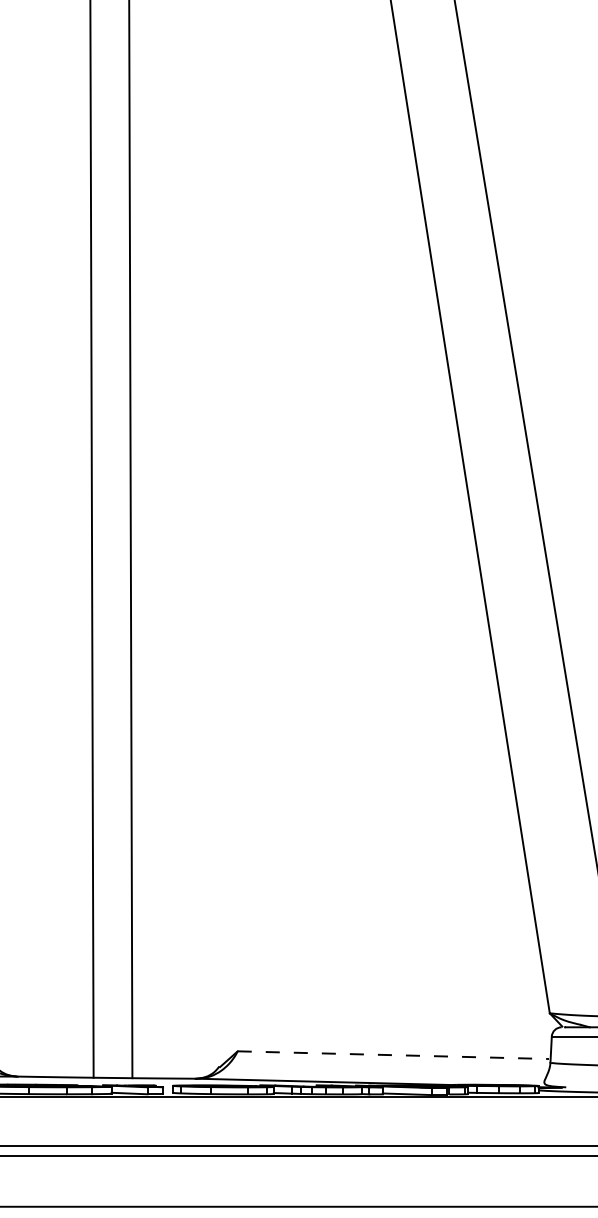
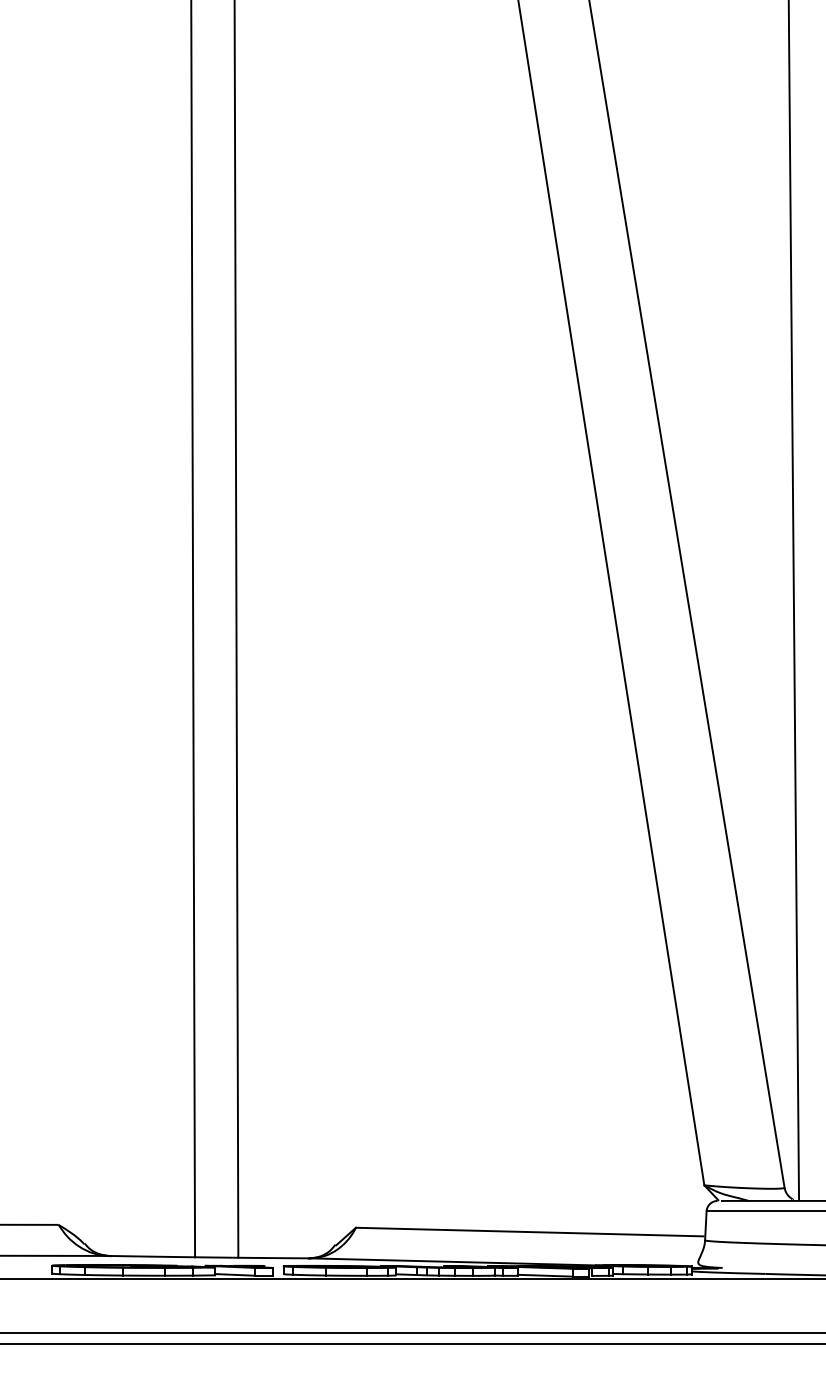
line: (393, 1055) -> (529, 1232), dashed -> solid

